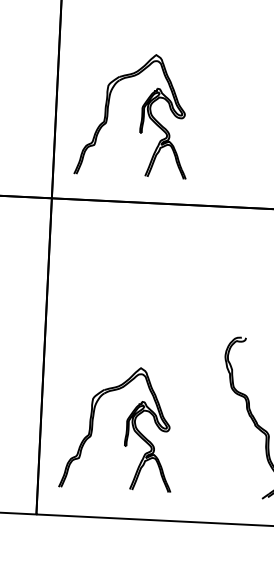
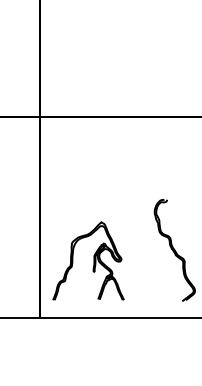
part: (132, 114) -> (88, 61), removed

